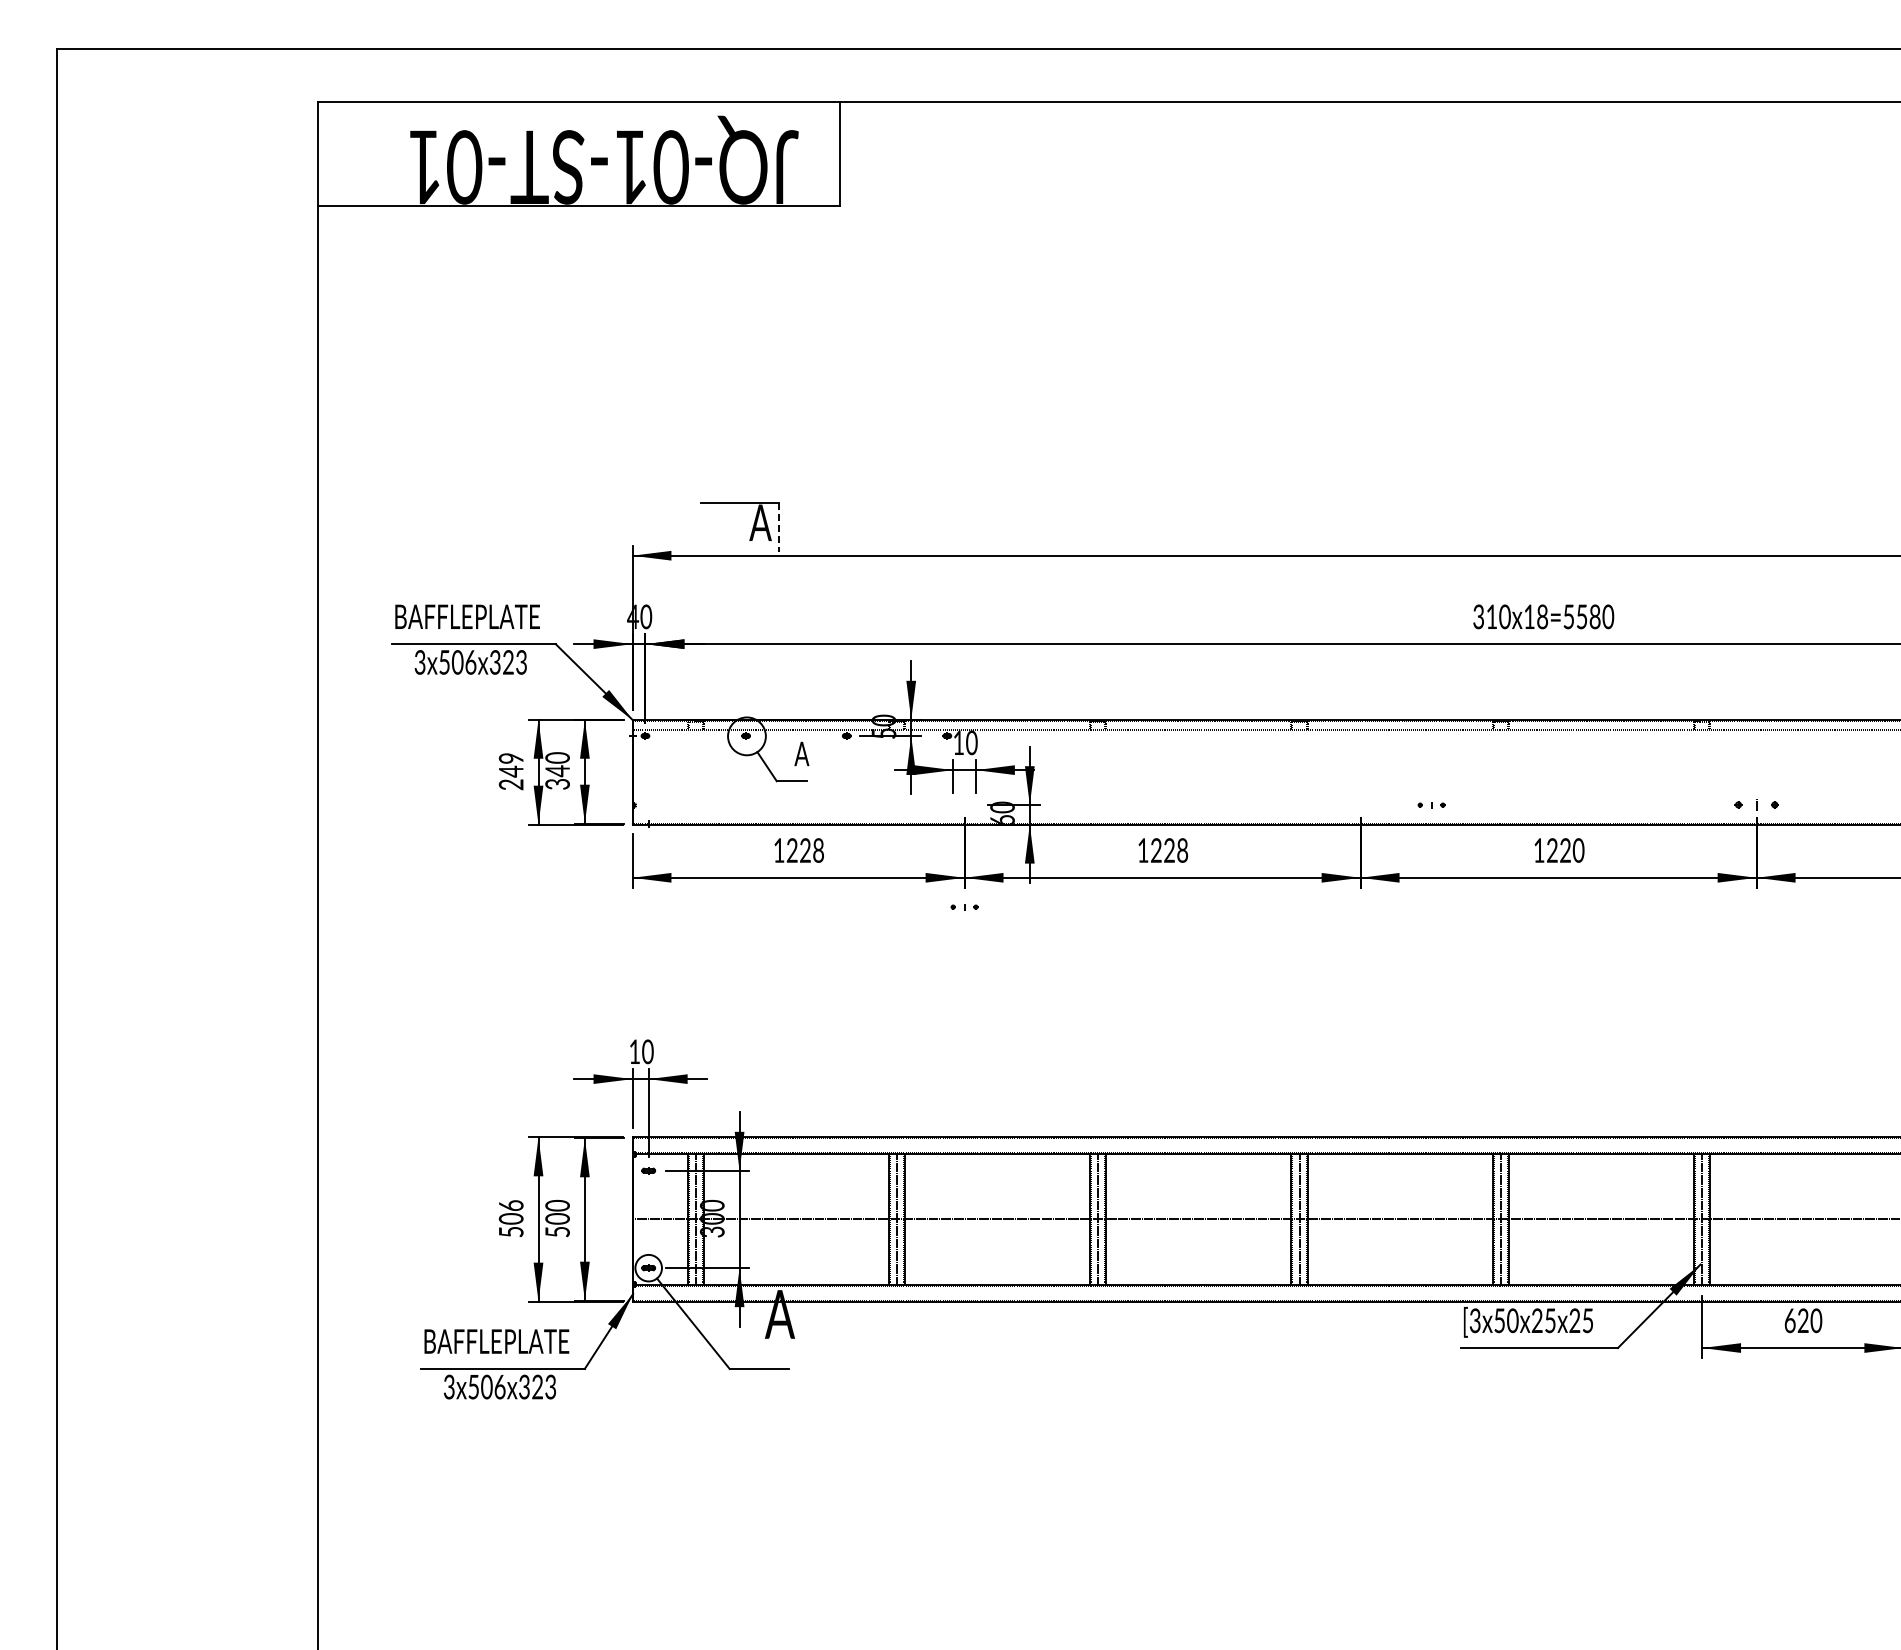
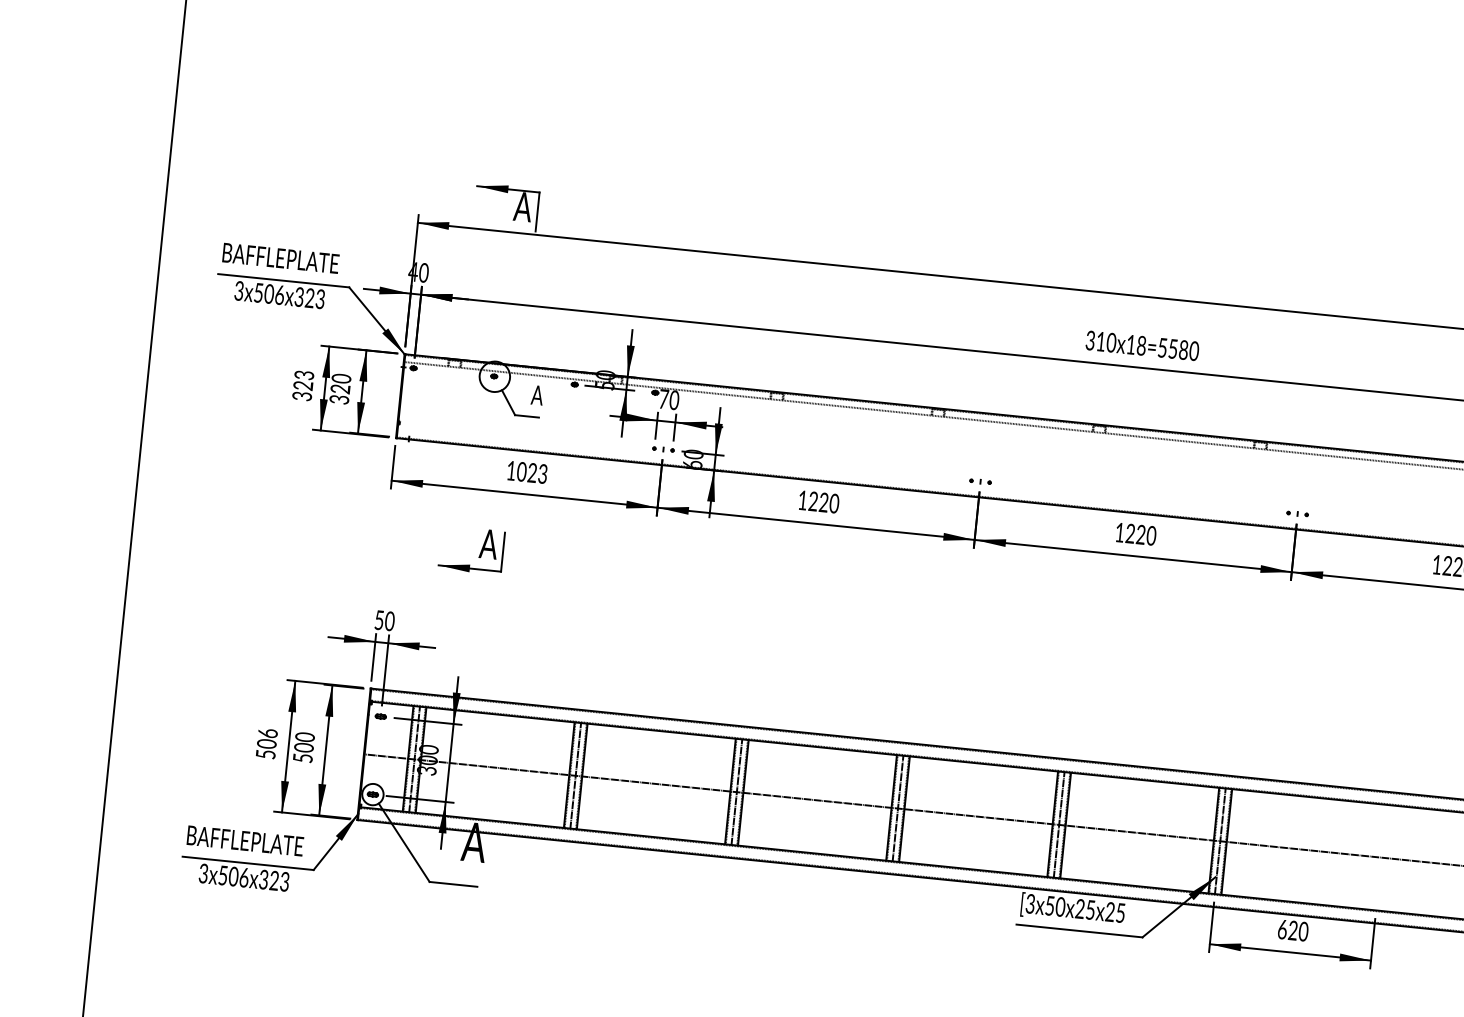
fill: (720, 502) -> (492, 187), added
line: (779, 527) -> (537, 212), dashed -> solid
text: (958, 742) -> (663, 398), 10 -> 70
text: (510, 771) -> (302, 385), 249 -> 323
text: (557, 771) -> (340, 389), 340 -> 320
part: (1431, 805) -> (980, 482), moved
part: (1756, 805) -> (1297, 514), size x0.62
text: (804, 850) -> (531, 472), 1228 -> 1023
text: (1182, 850) -> (834, 503), 1228 -> 1220
part: (964, 907) -> (663, 449), moved
part: (750, 956) -> (479, 553), added
text: (634, 1051) -> (379, 619), 10 -> 50

